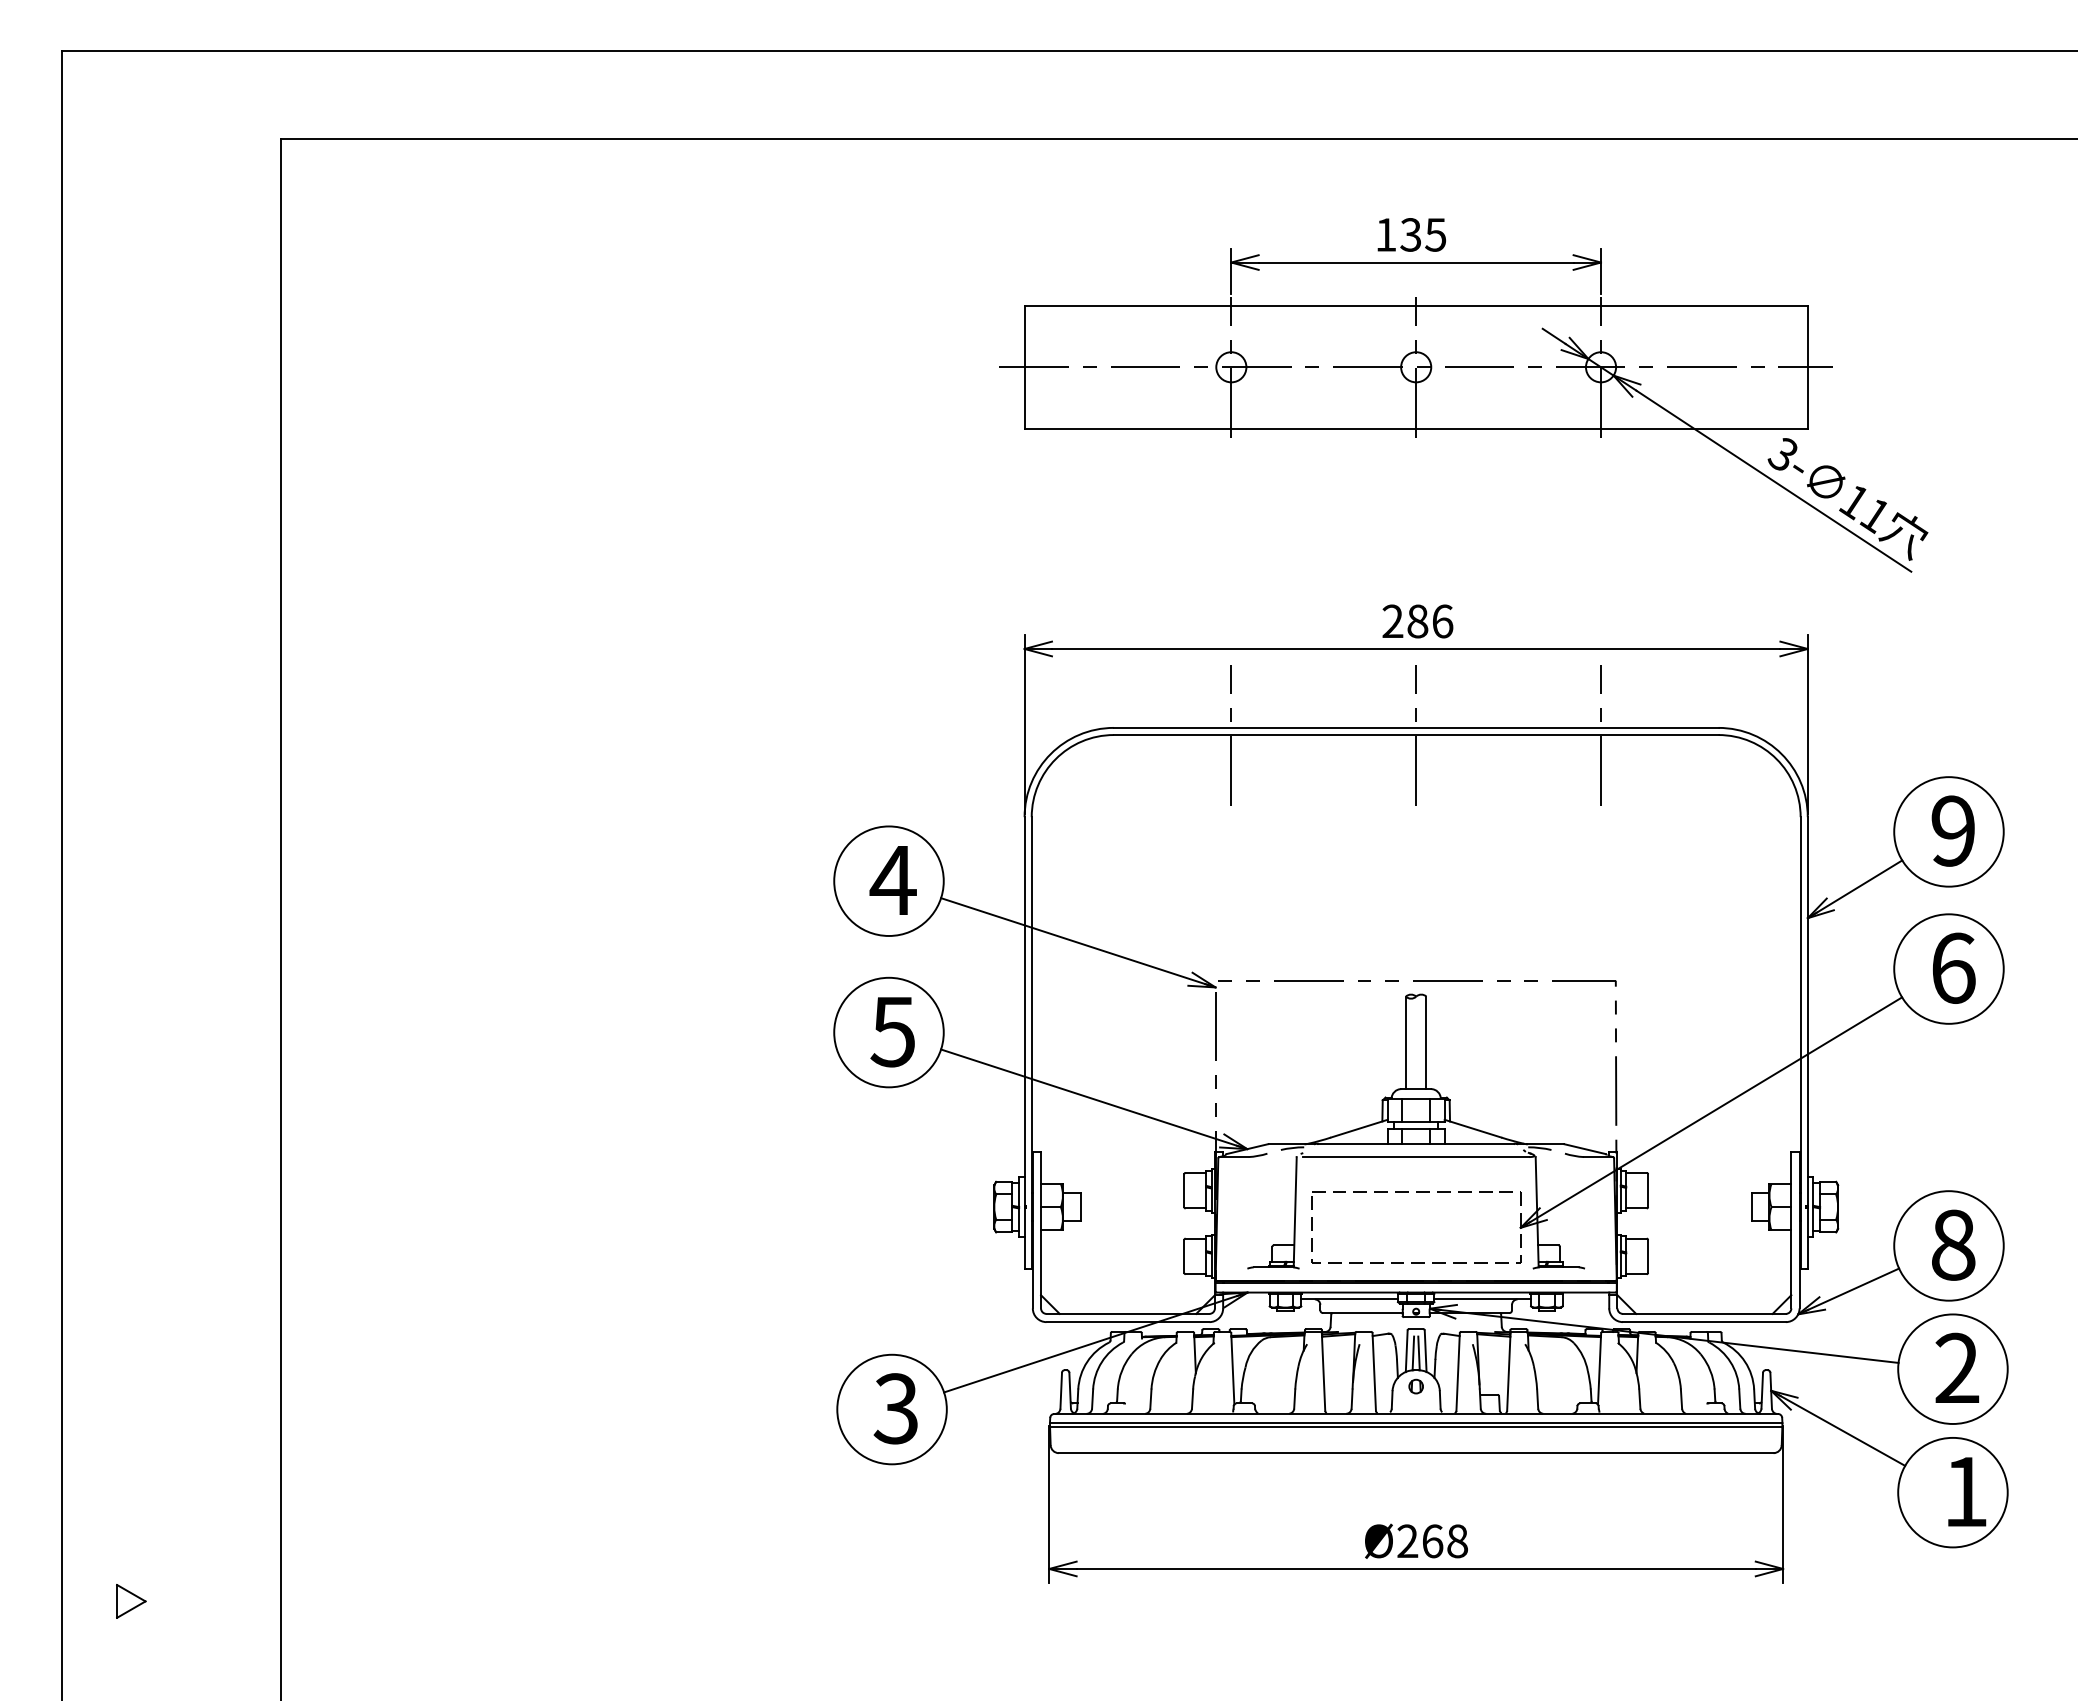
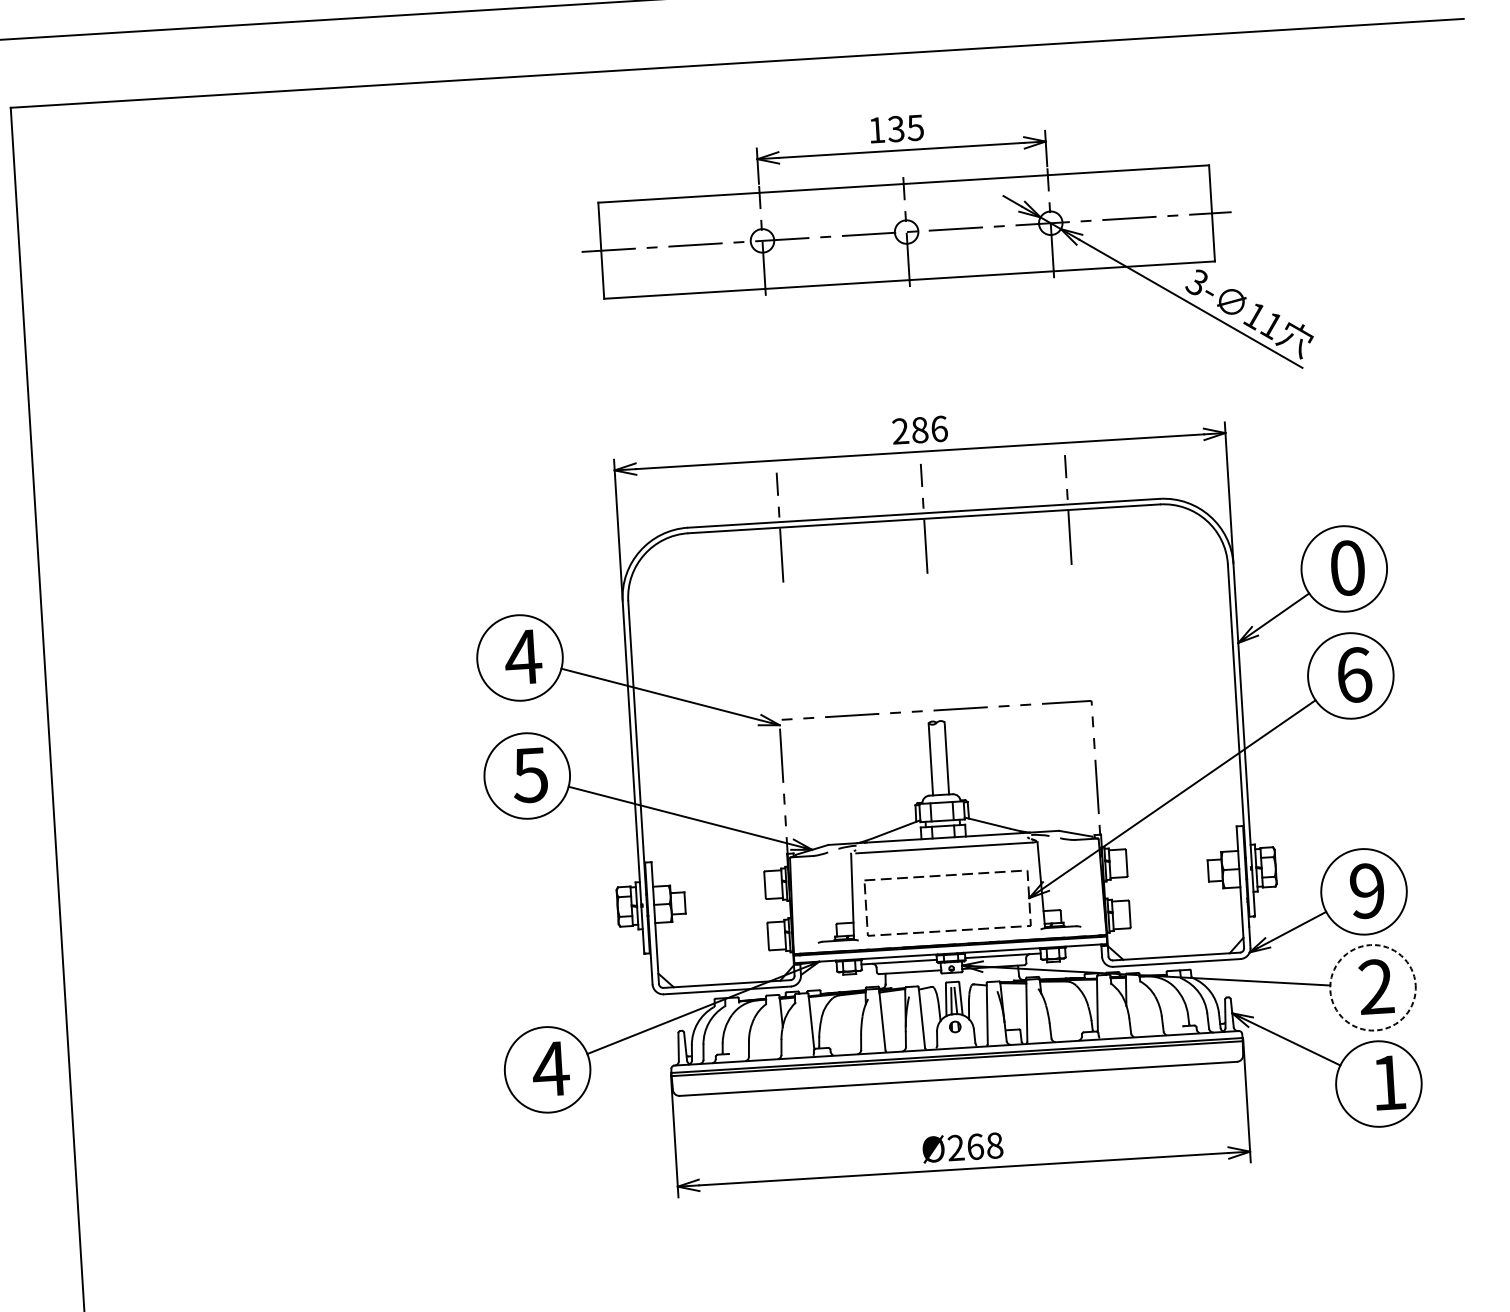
text: (1953, 830) -> (1347, 567), 9 -> 0
text: (1953, 1244) -> (1367, 890), 8 -> 9
circle: (1952, 1368) -> (1372, 987), solid -> dashed
text: (895, 1408) -> (550, 1068), 3 -> 4

